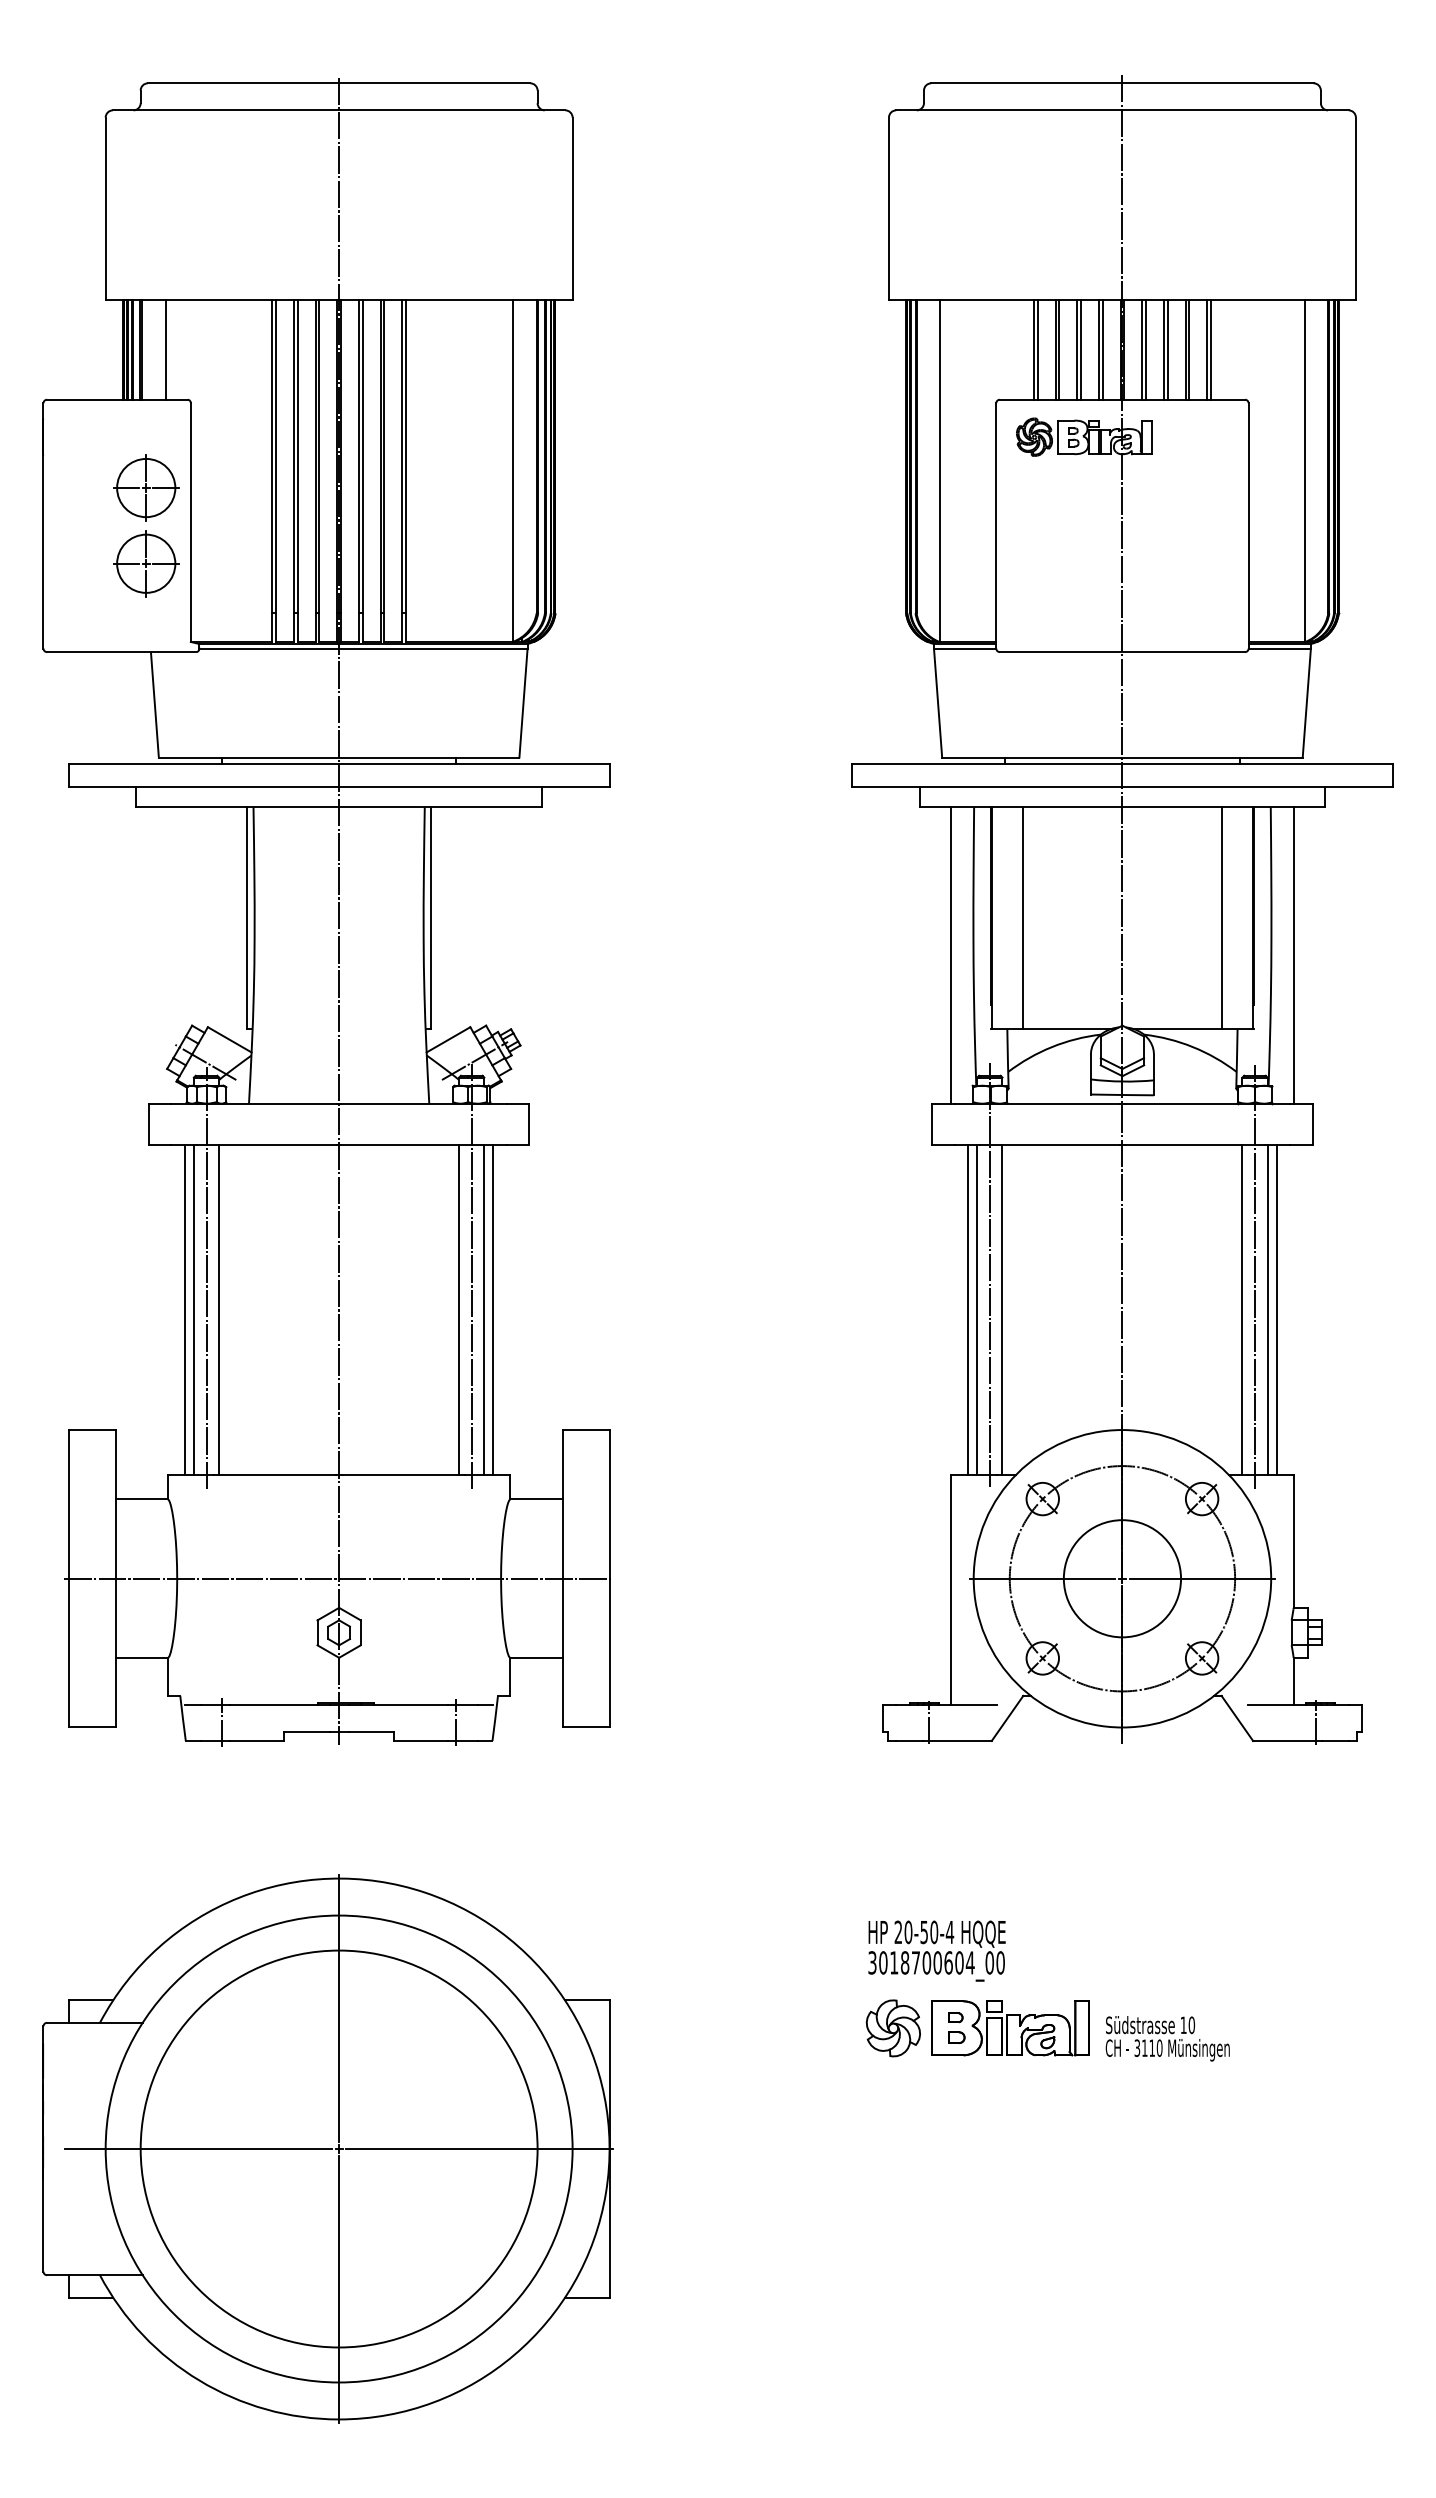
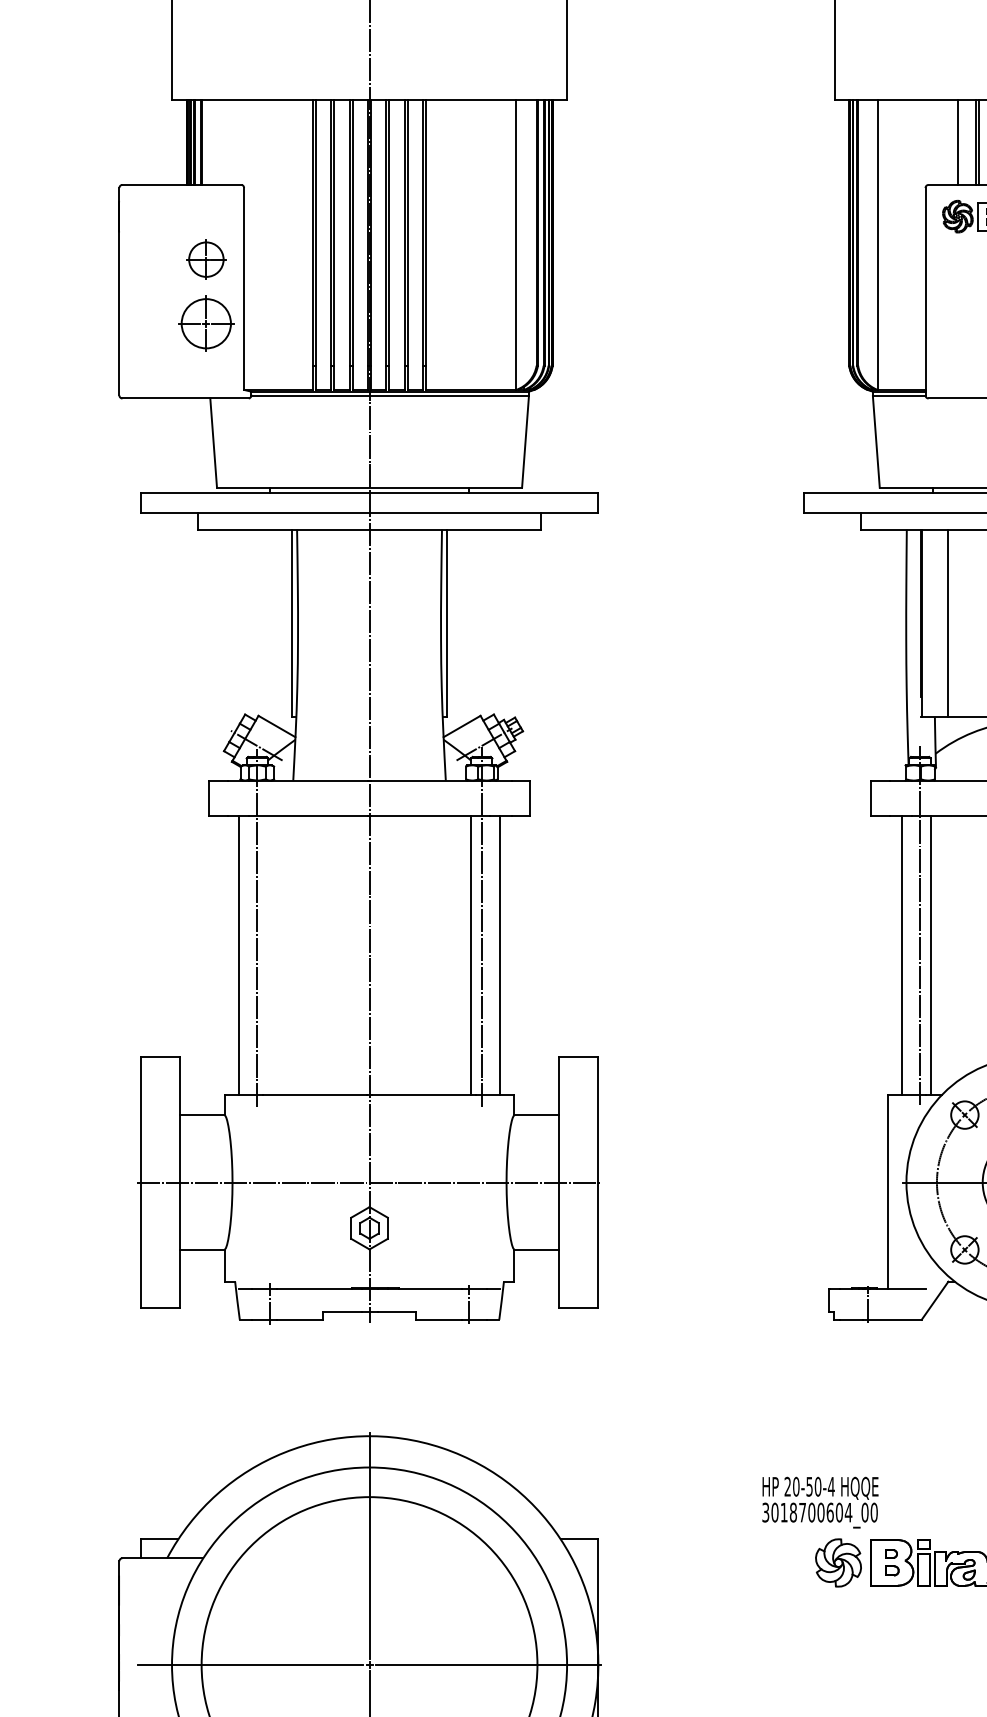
line: (165, 349) -> (222, 142), removed
line: (1037, 349) -> (960, 142), removed
part: (146, 487) -> (206, 259), size x0.7
line: (951, 955) -> (887, 655), removed
line: (193, 1310) -> (246, 955), removed
line: (219, 1310) -> (268, 955), removed
line: (484, 1310) -> (492, 955), removed
line: (977, 1310) -> (909, 955), removed
text: (936, 1950) -> (819, 1502), moved

